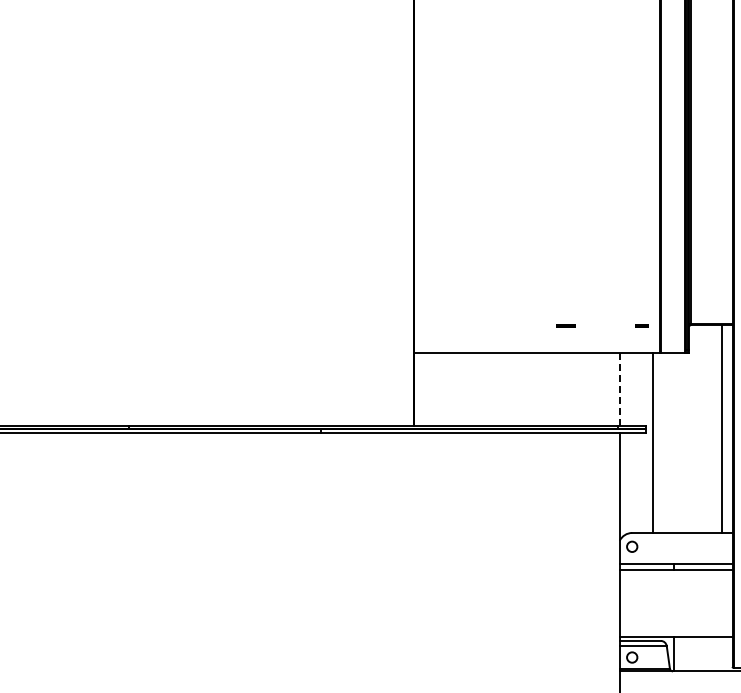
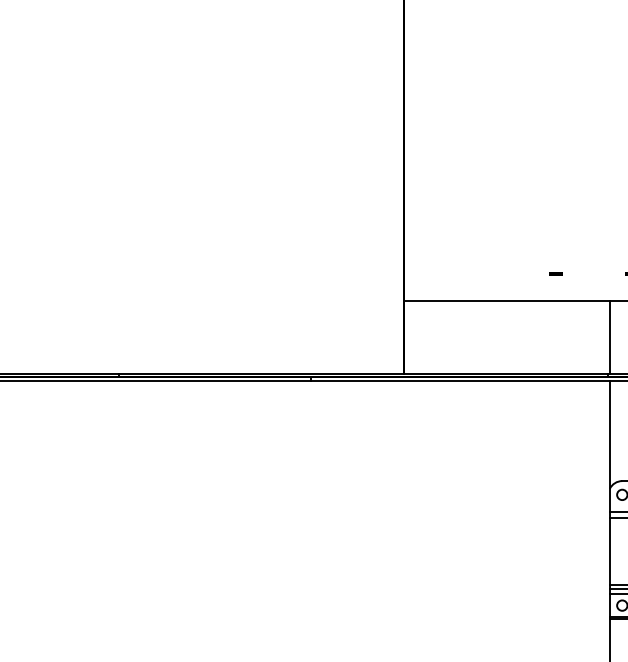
part: (565, 325) -> (555, 273), size x0.71
line: (619, 388) -> (609, 336), dashed -> solid

